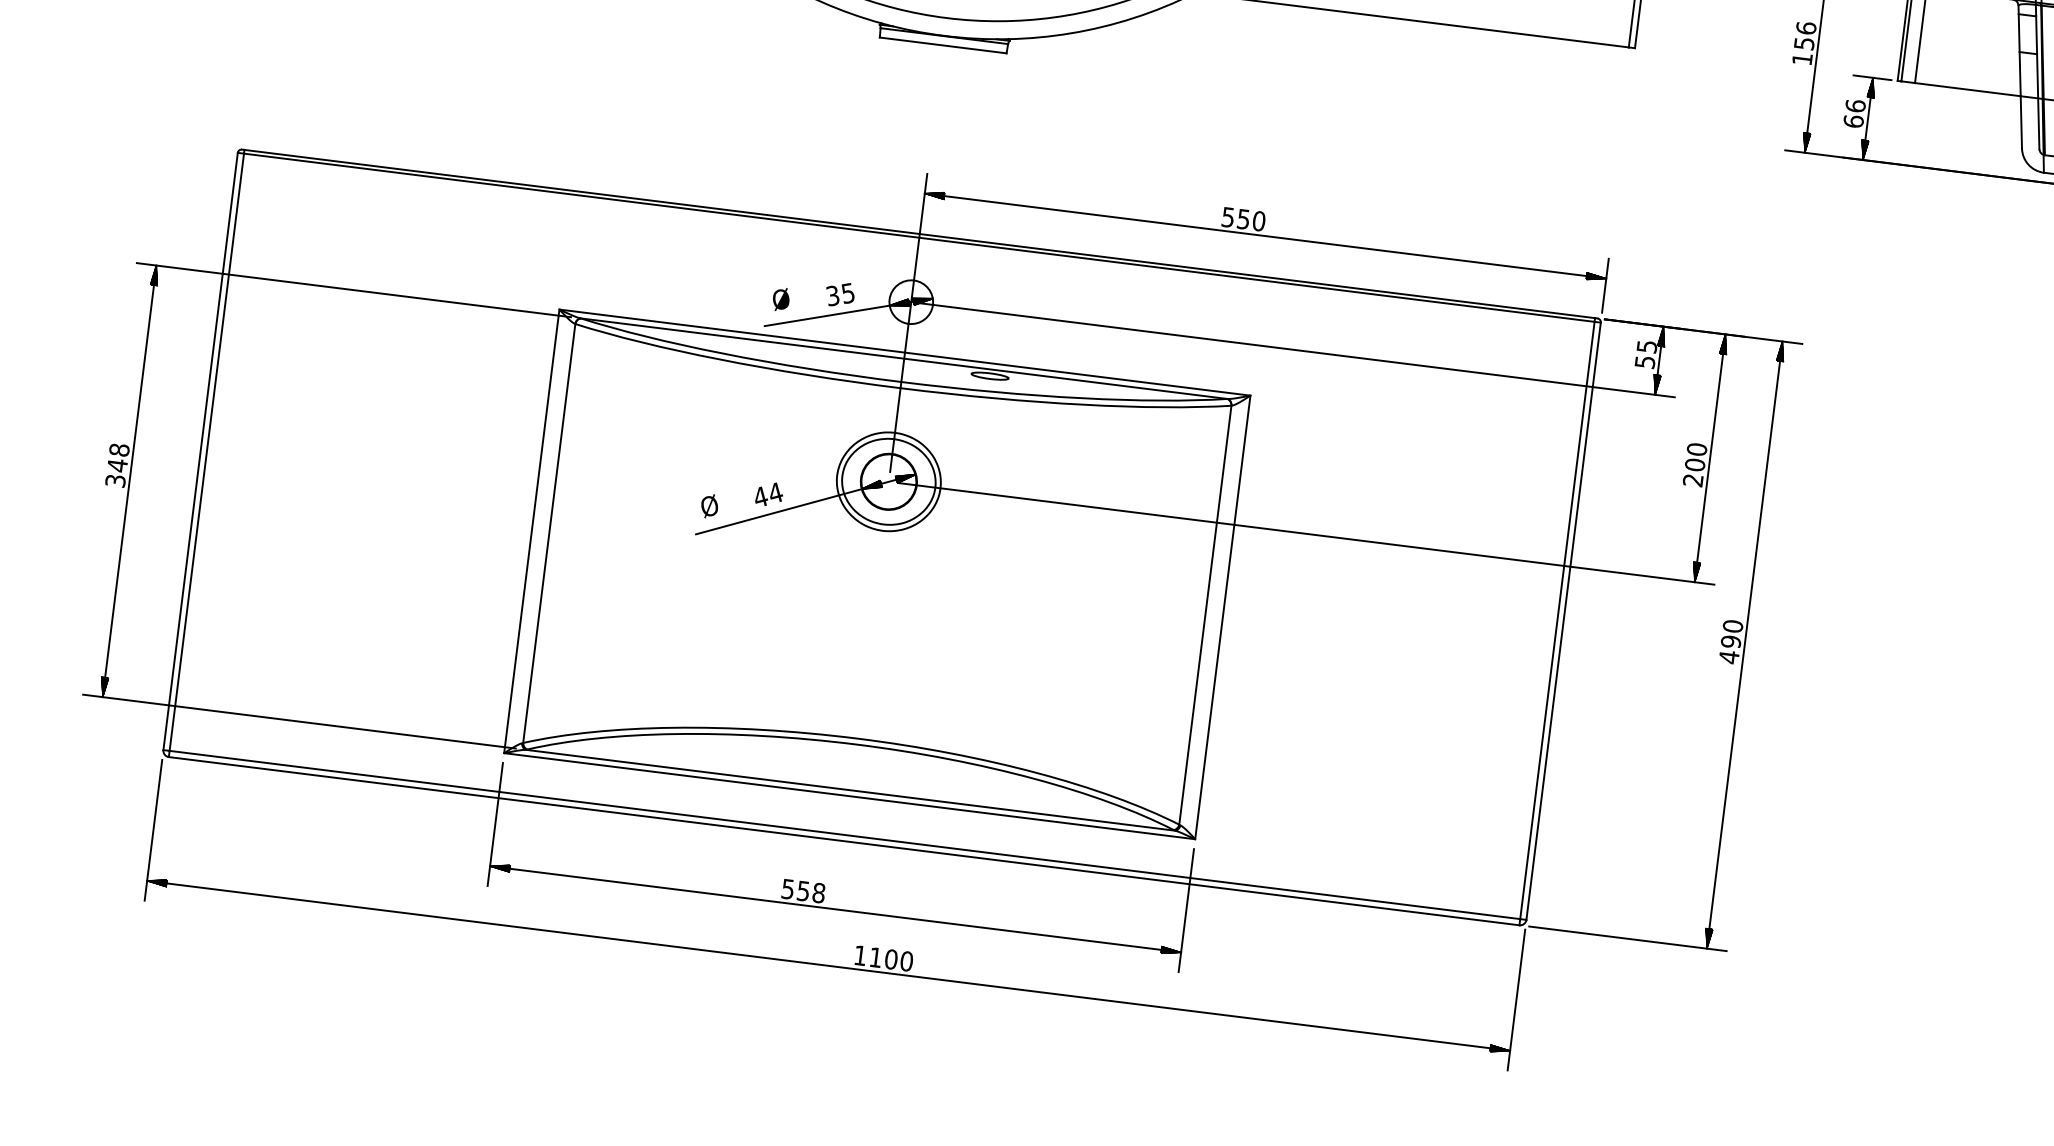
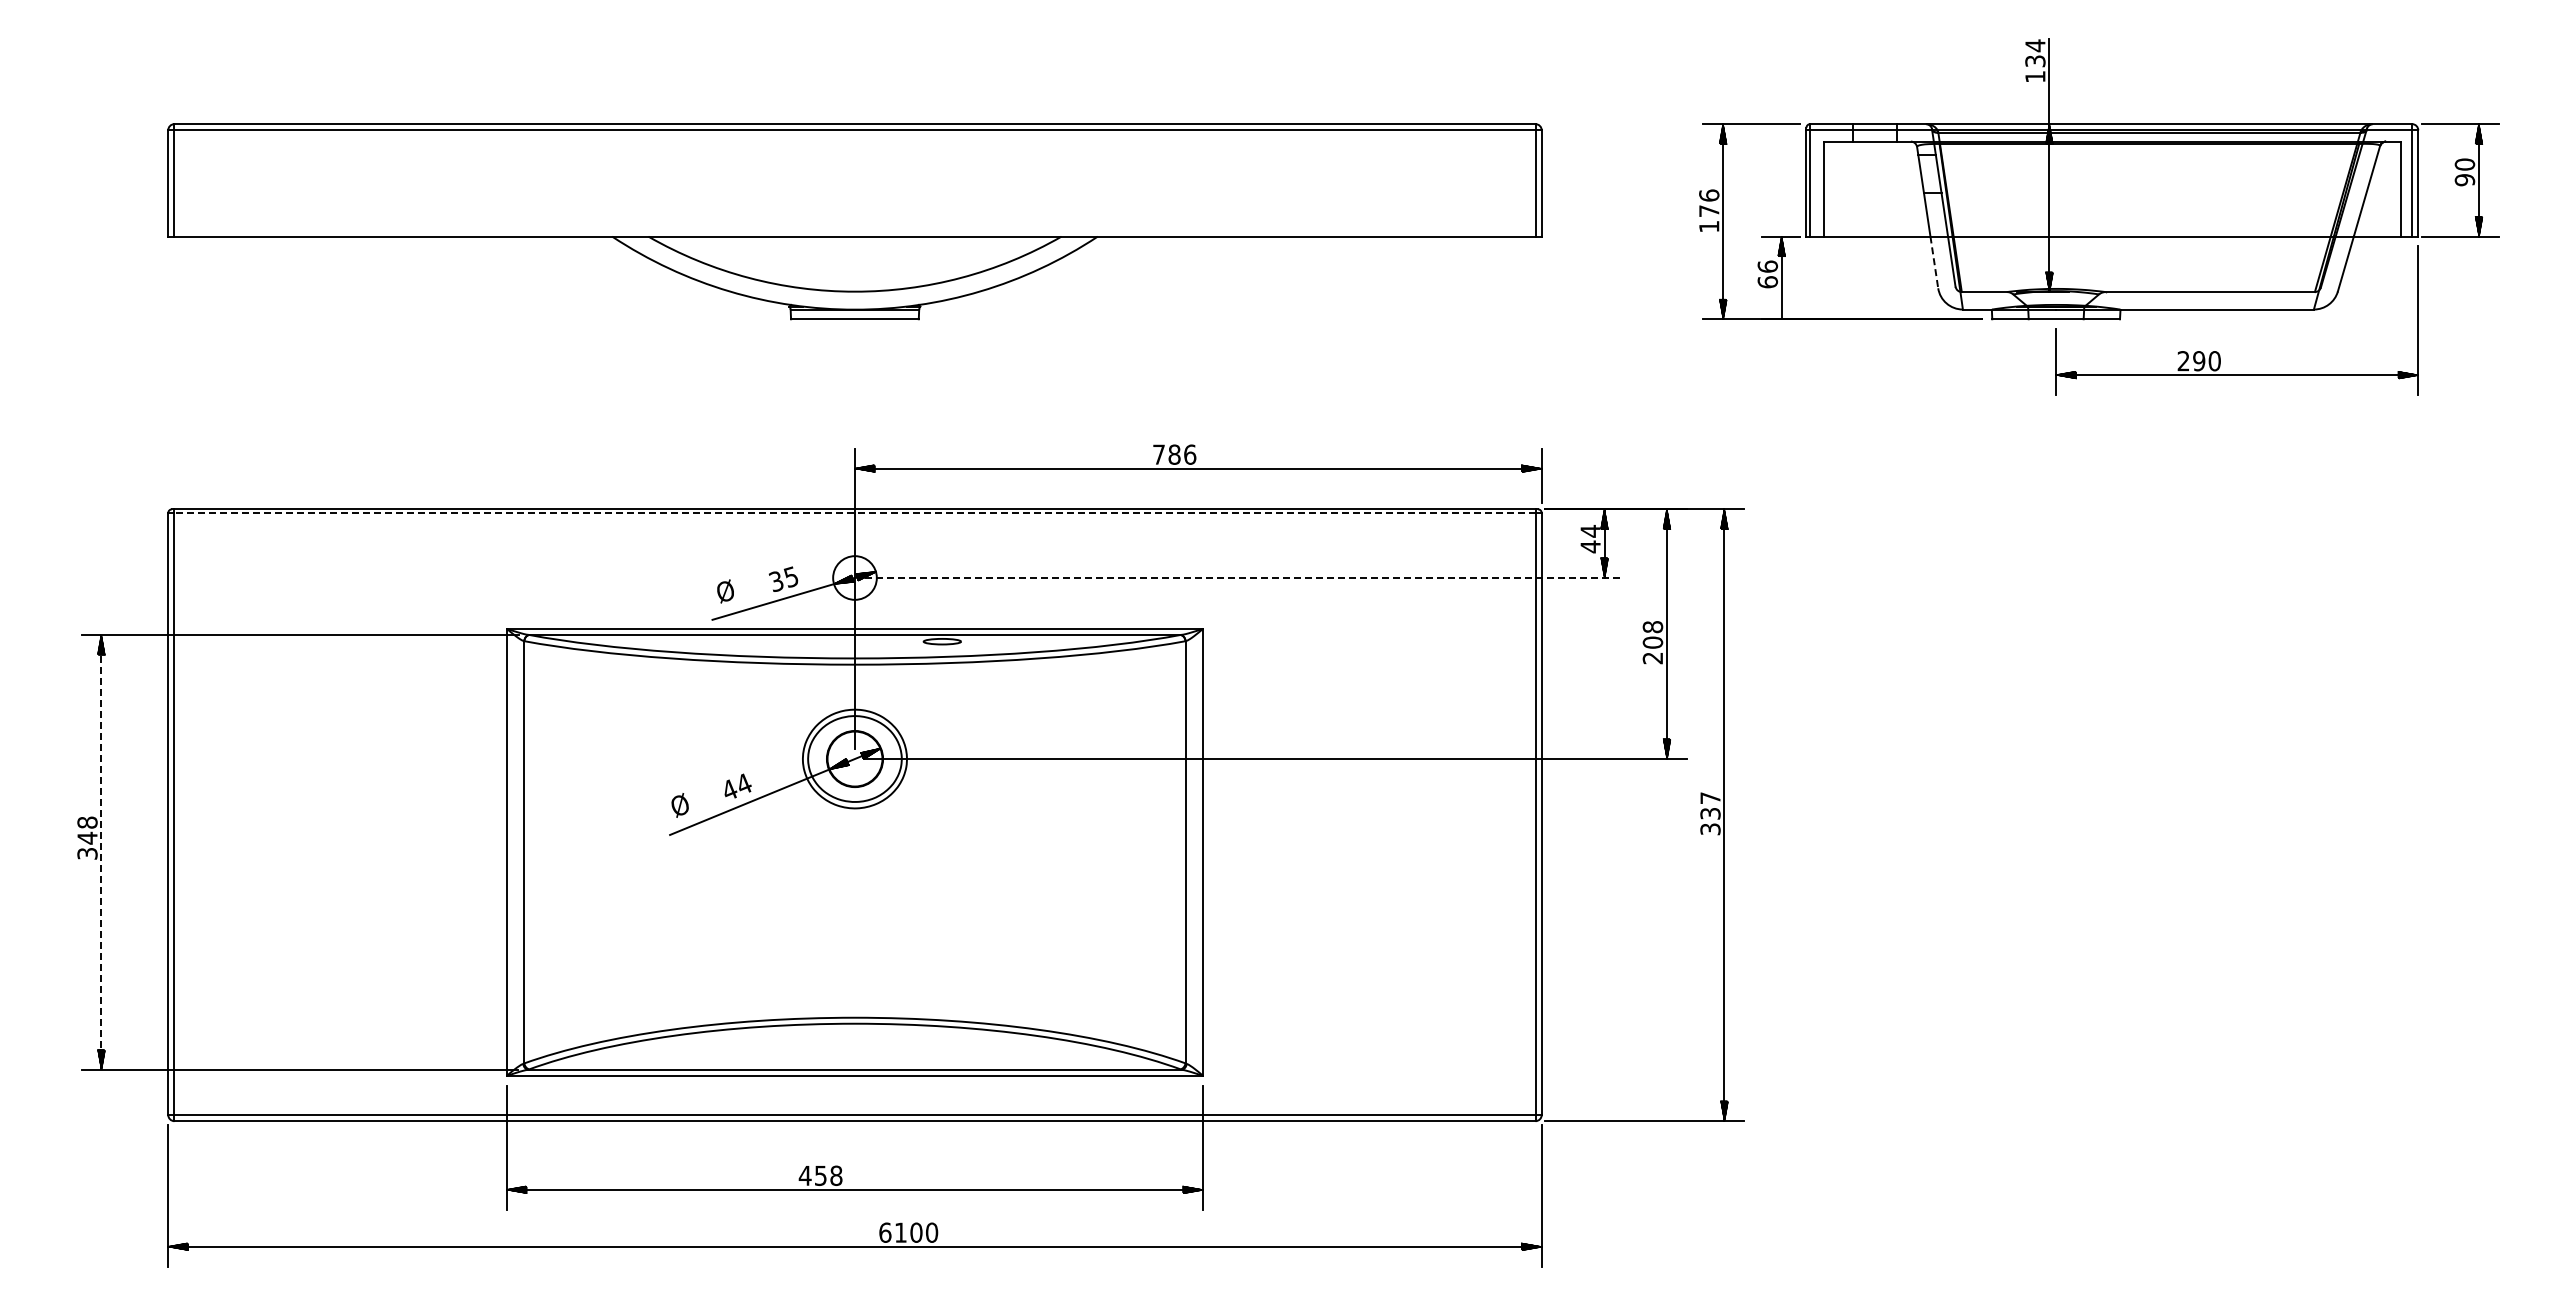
text: (1804, 43) -> (1709, 210), 156 -> 176
line: (2021, 122) -> (1934, 262), solid -> dashed
hatch: (1863, 150) -> (1781, 309), removed
text: (1243, 219) -> (1174, 454), 550 -> 786
line: (919, 238) -> (855, 513), solid -> dashed
line: (1297, 350) -> (1244, 578), solid -> dashed
text: (1645, 354) -> (1590, 539), 55 -> 44
text: (1696, 449) -> (1652, 627), 200 -> 208
line: (129, 480) -> (101, 851), solid -> dashed
text: (1731, 641) -> (1710, 813), 490 -> 337
text: (787, 888) -> (804, 1175), 558 -> 458
text: (860, 955) -> (885, 1232), 1100 -> 6100

